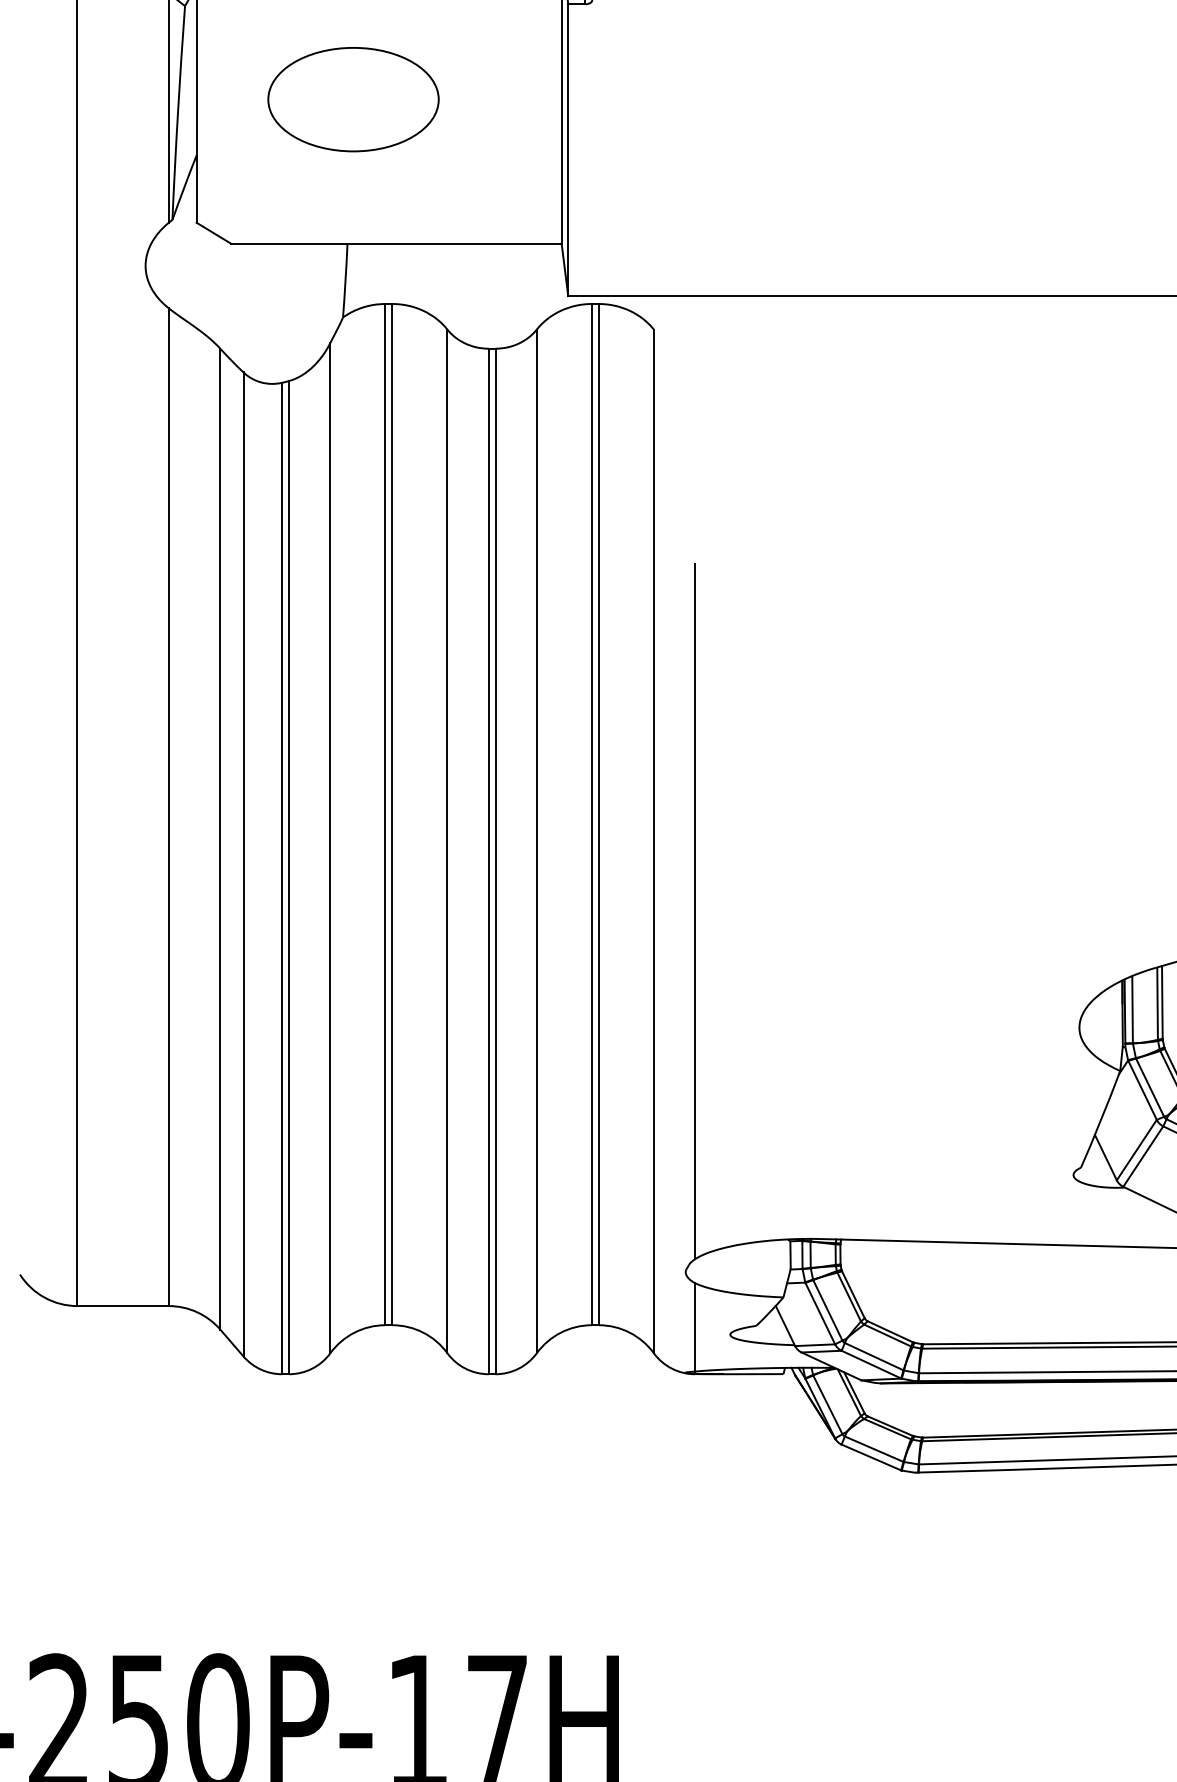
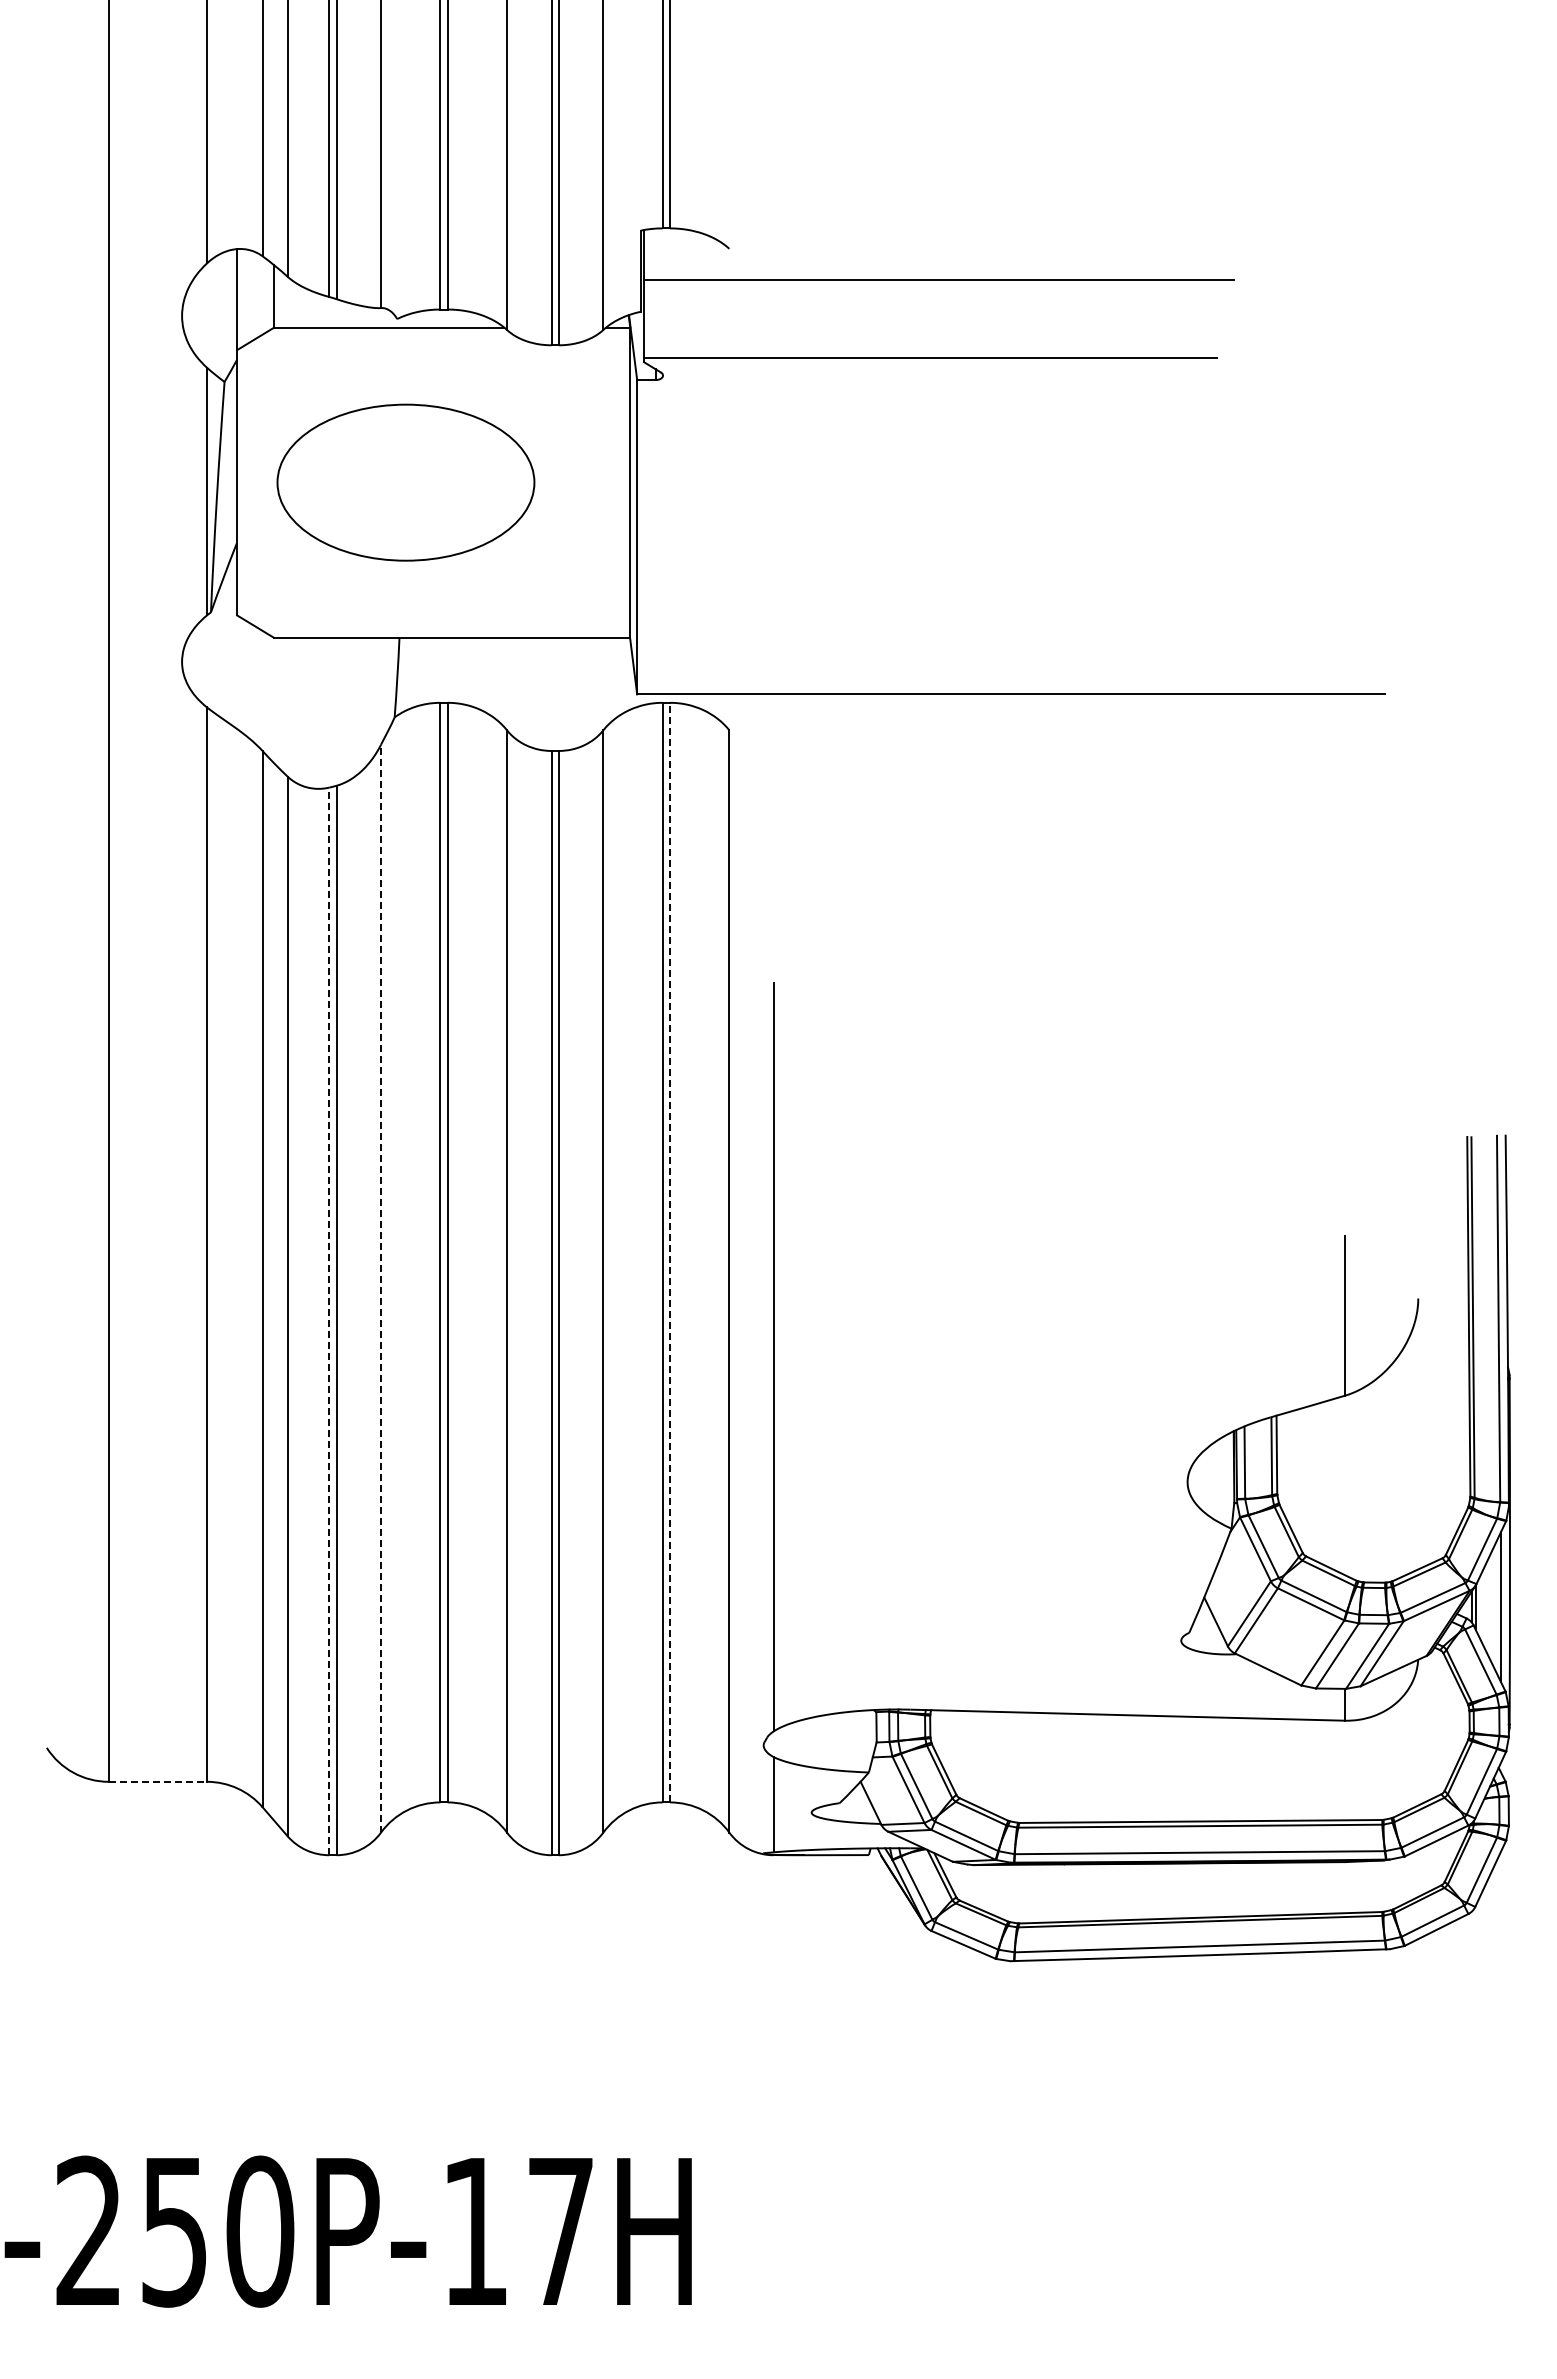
part: (353, 99) -> (405, 482), size x1.4
line: (599, 814) -> (670, 1252), solid -> dashed
line: (330, 847) -> (381, 1288), solid -> dashed
line: (282, 878) -> (329, 1321), solid -> dashed
line: (123, 1305) -> (158, 1781), solid -> dashed

